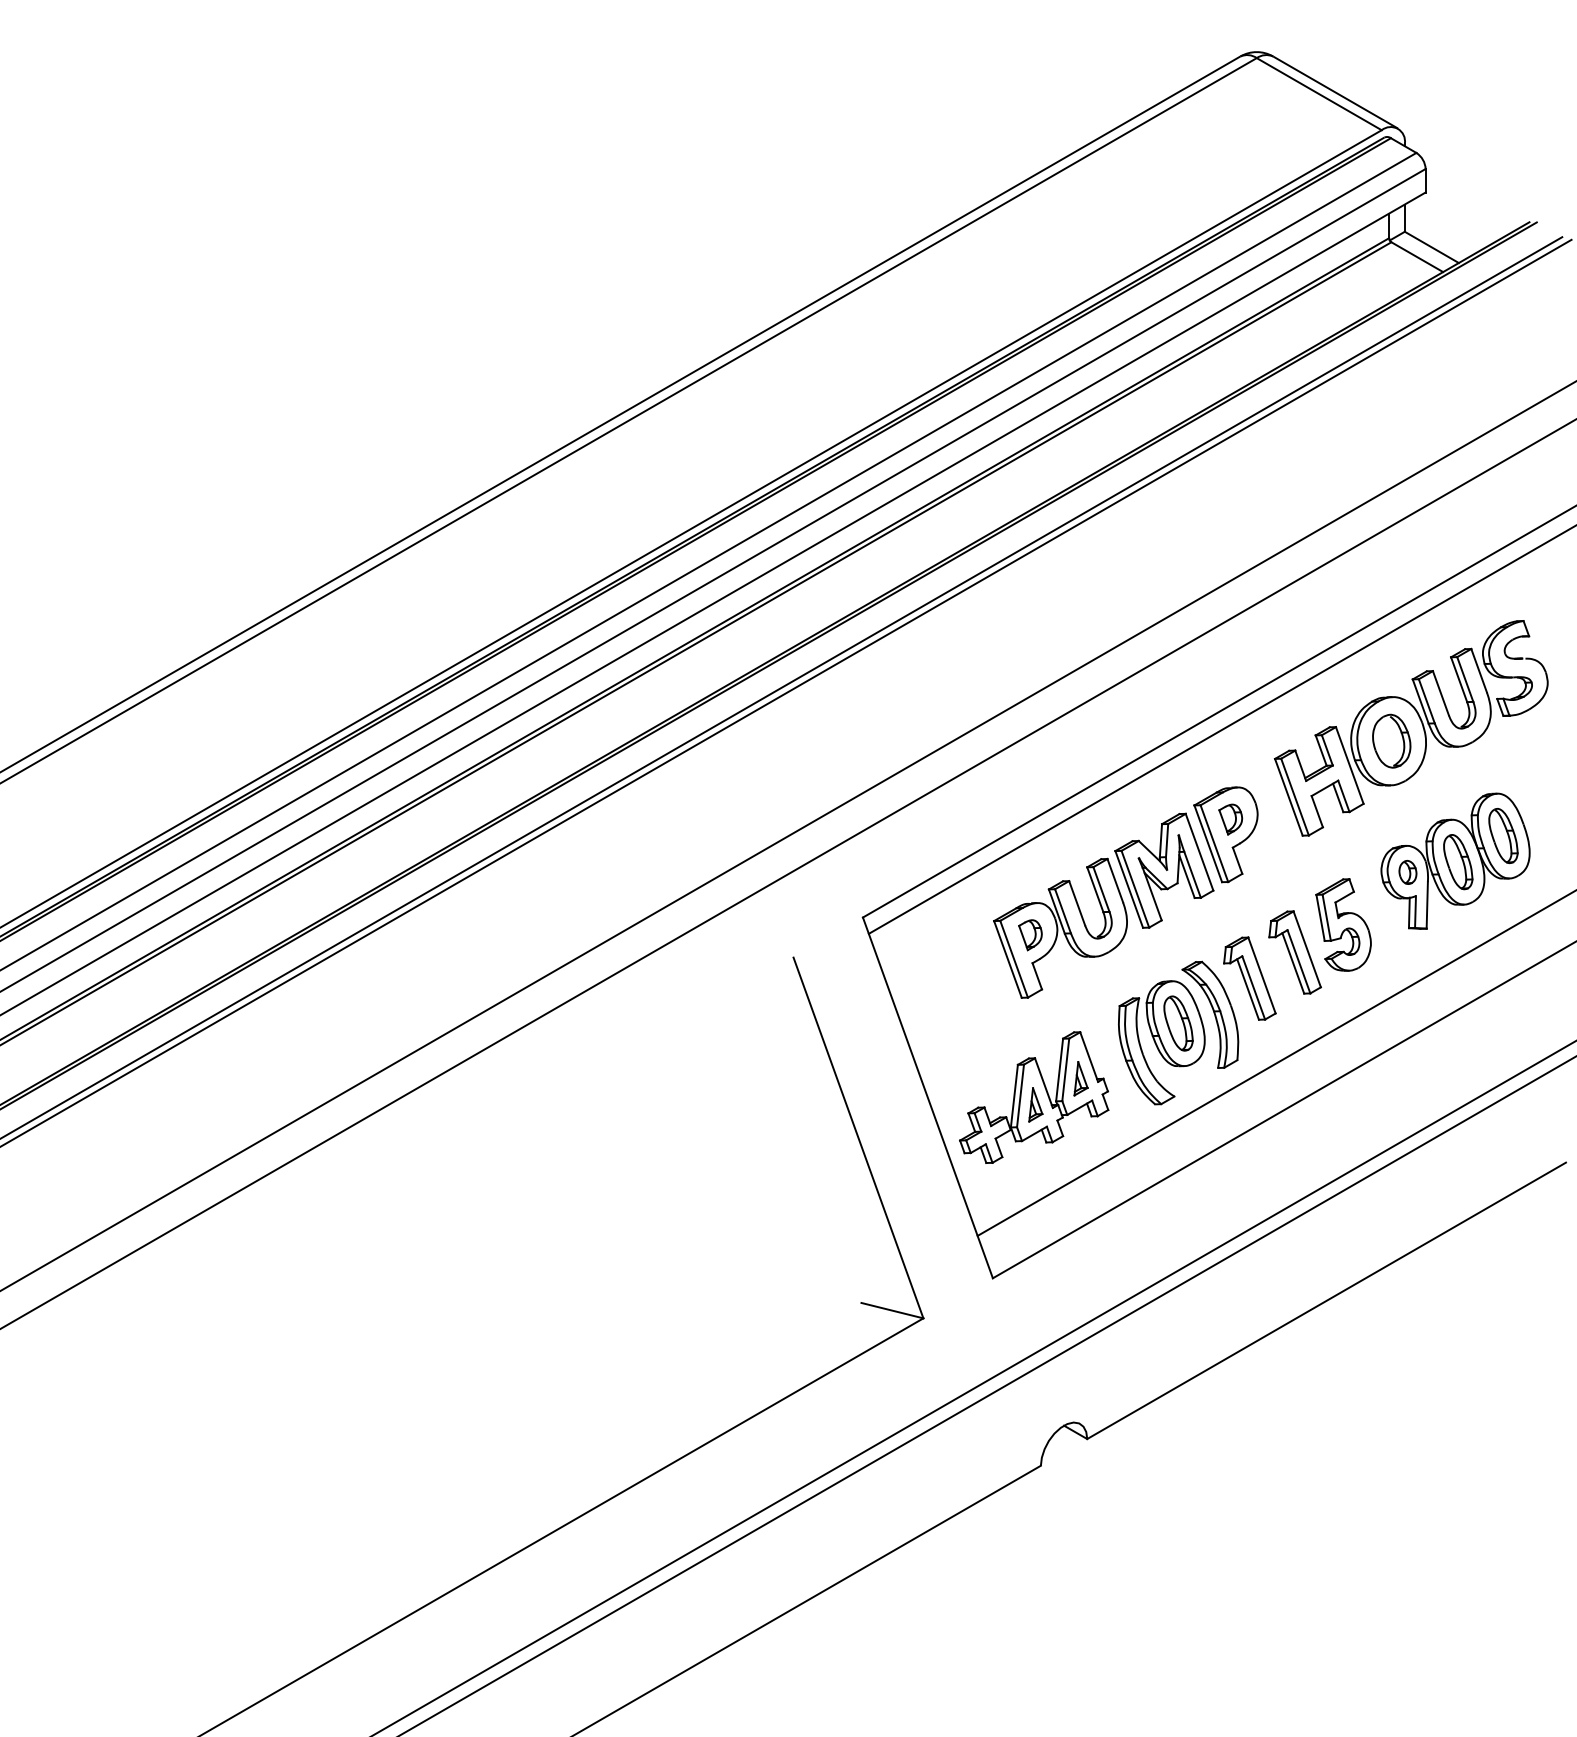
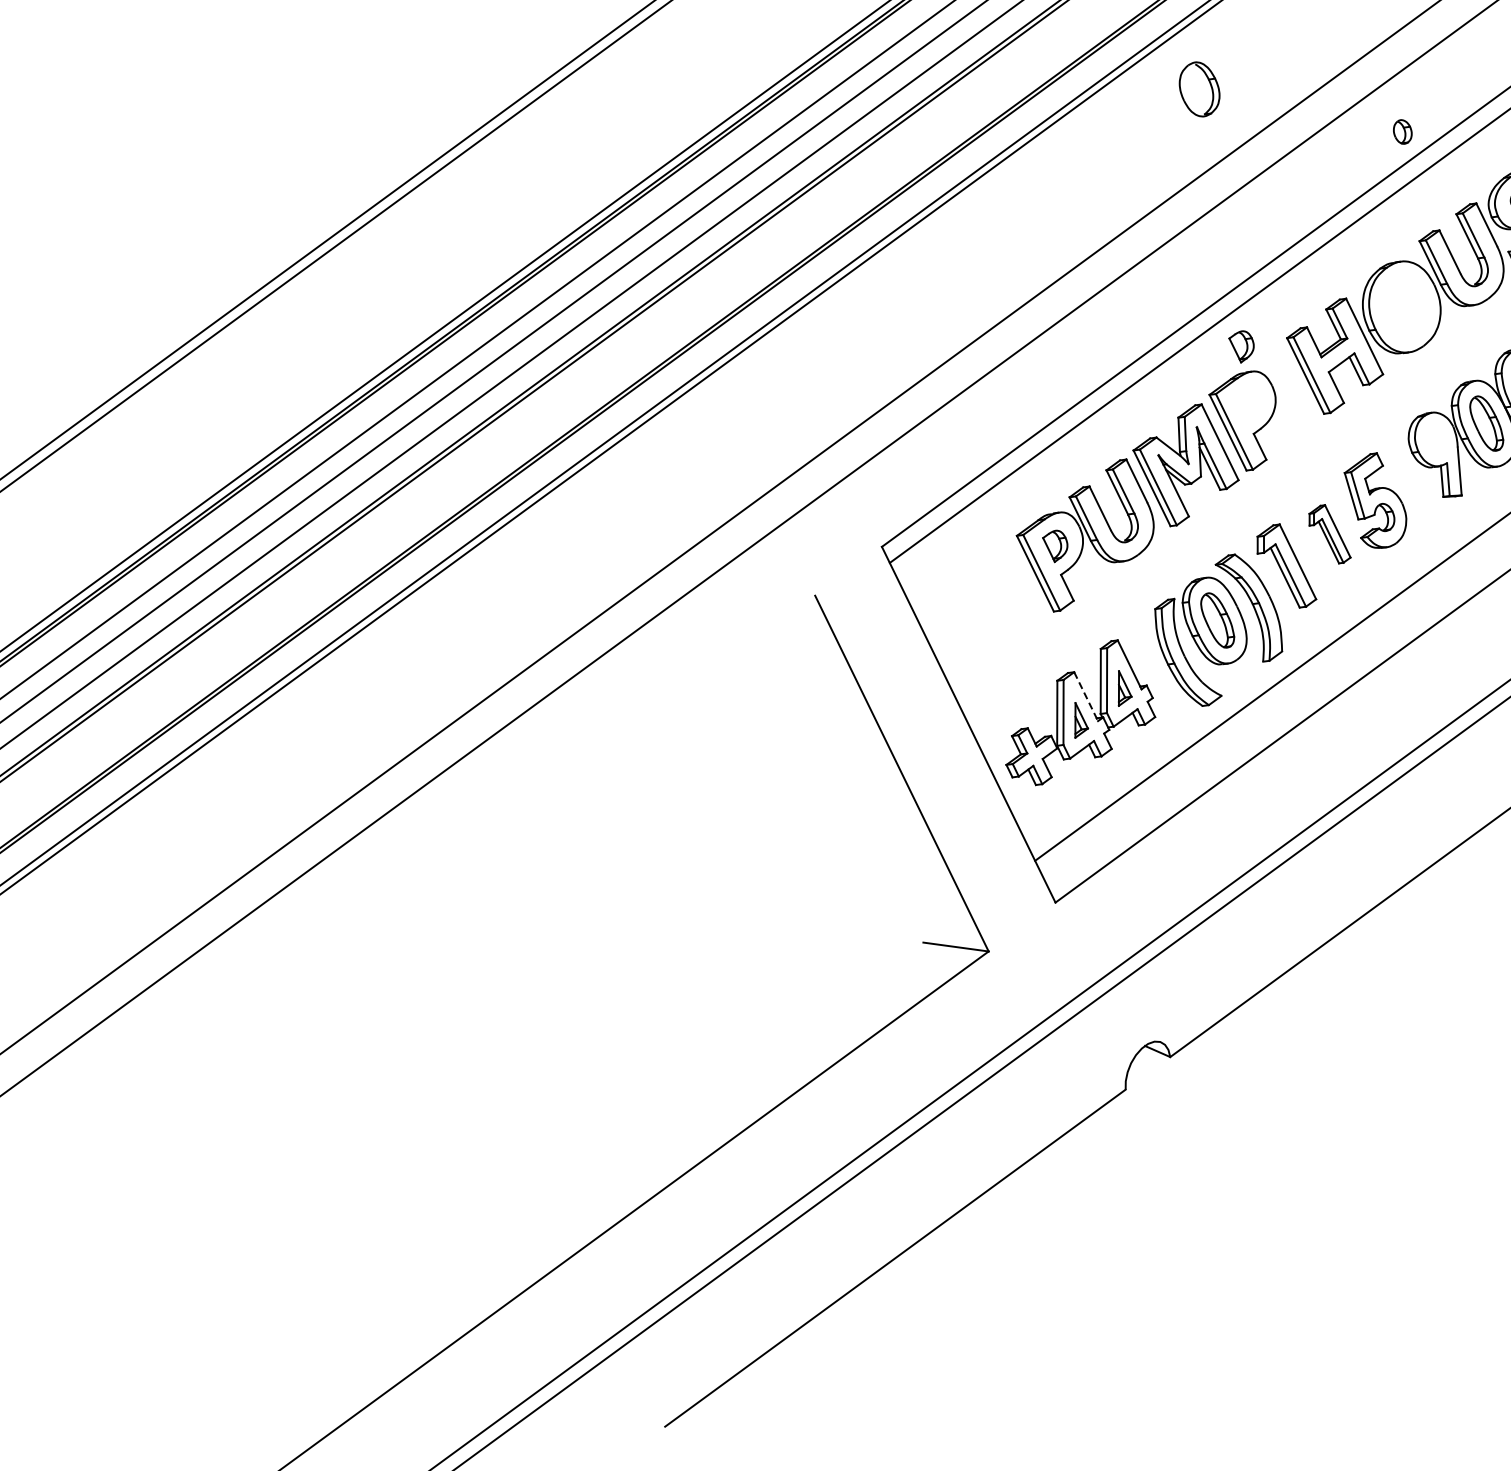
part: (1391, 740) -> (1199, 88), moved
part: (1230, 819) -> (1241, 346), moved
part: (1407, 872) -> (1402, 132), moved
part: (1294, 952) -> (1328, 534), size x0.7
line: (1044, 1083) -> (1086, 696), solid -> dashed

